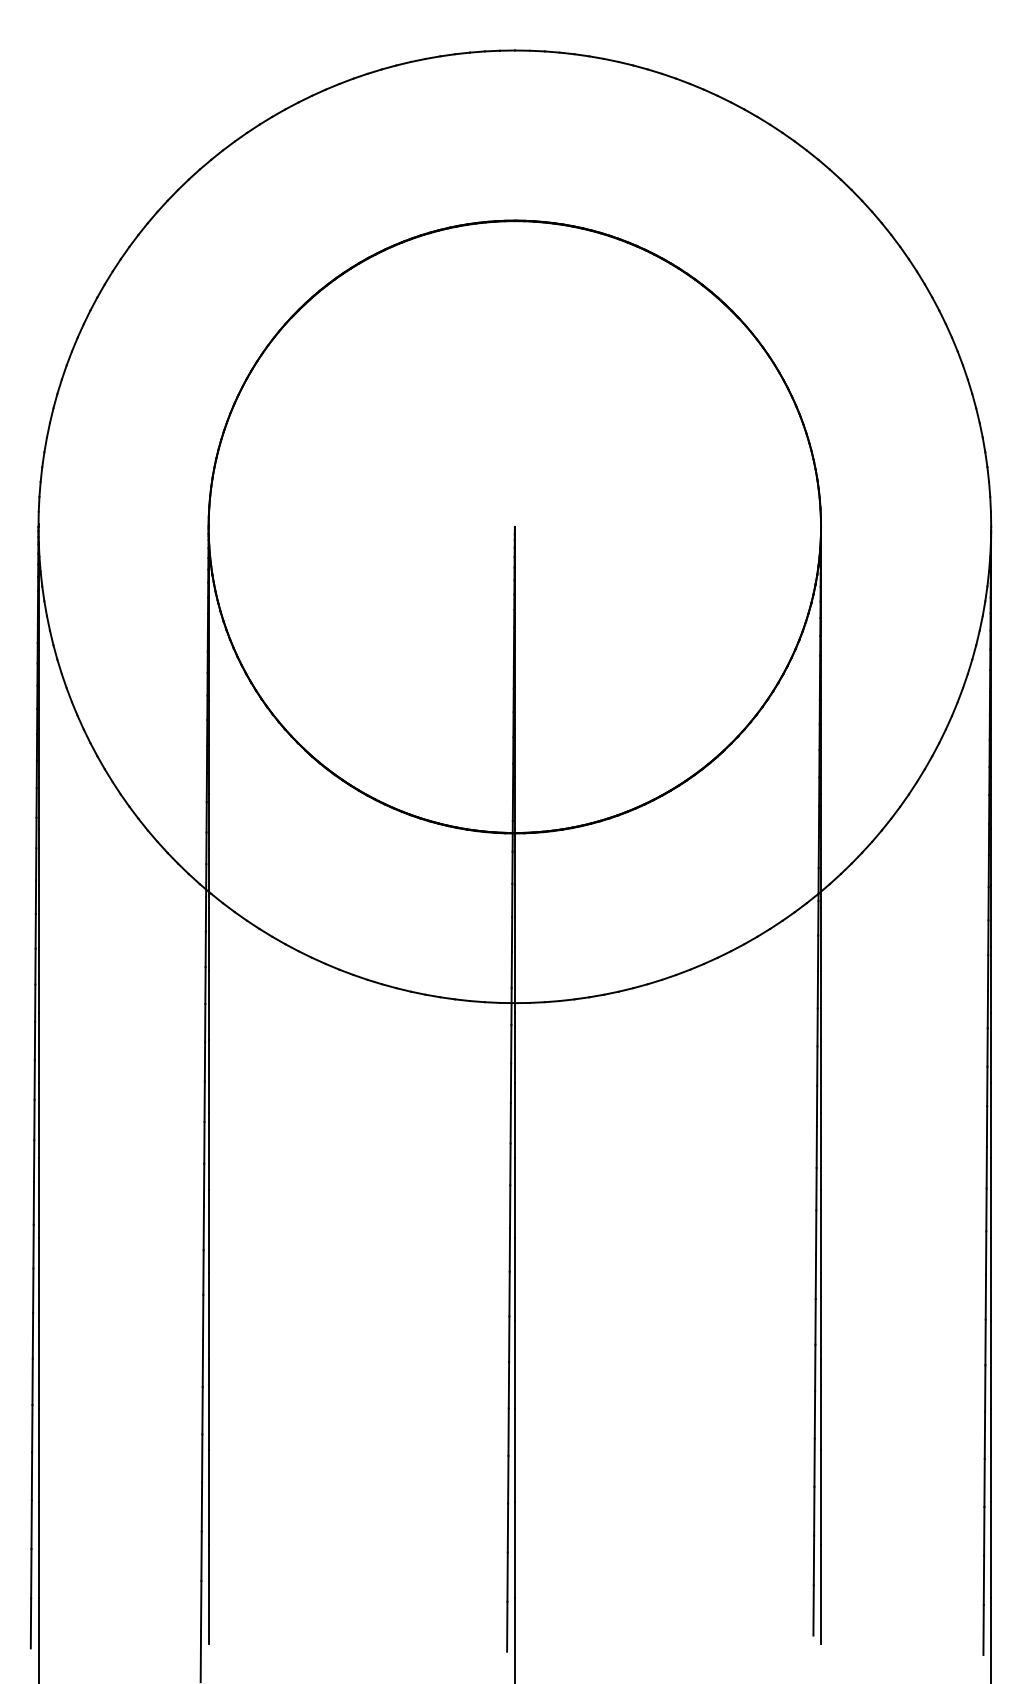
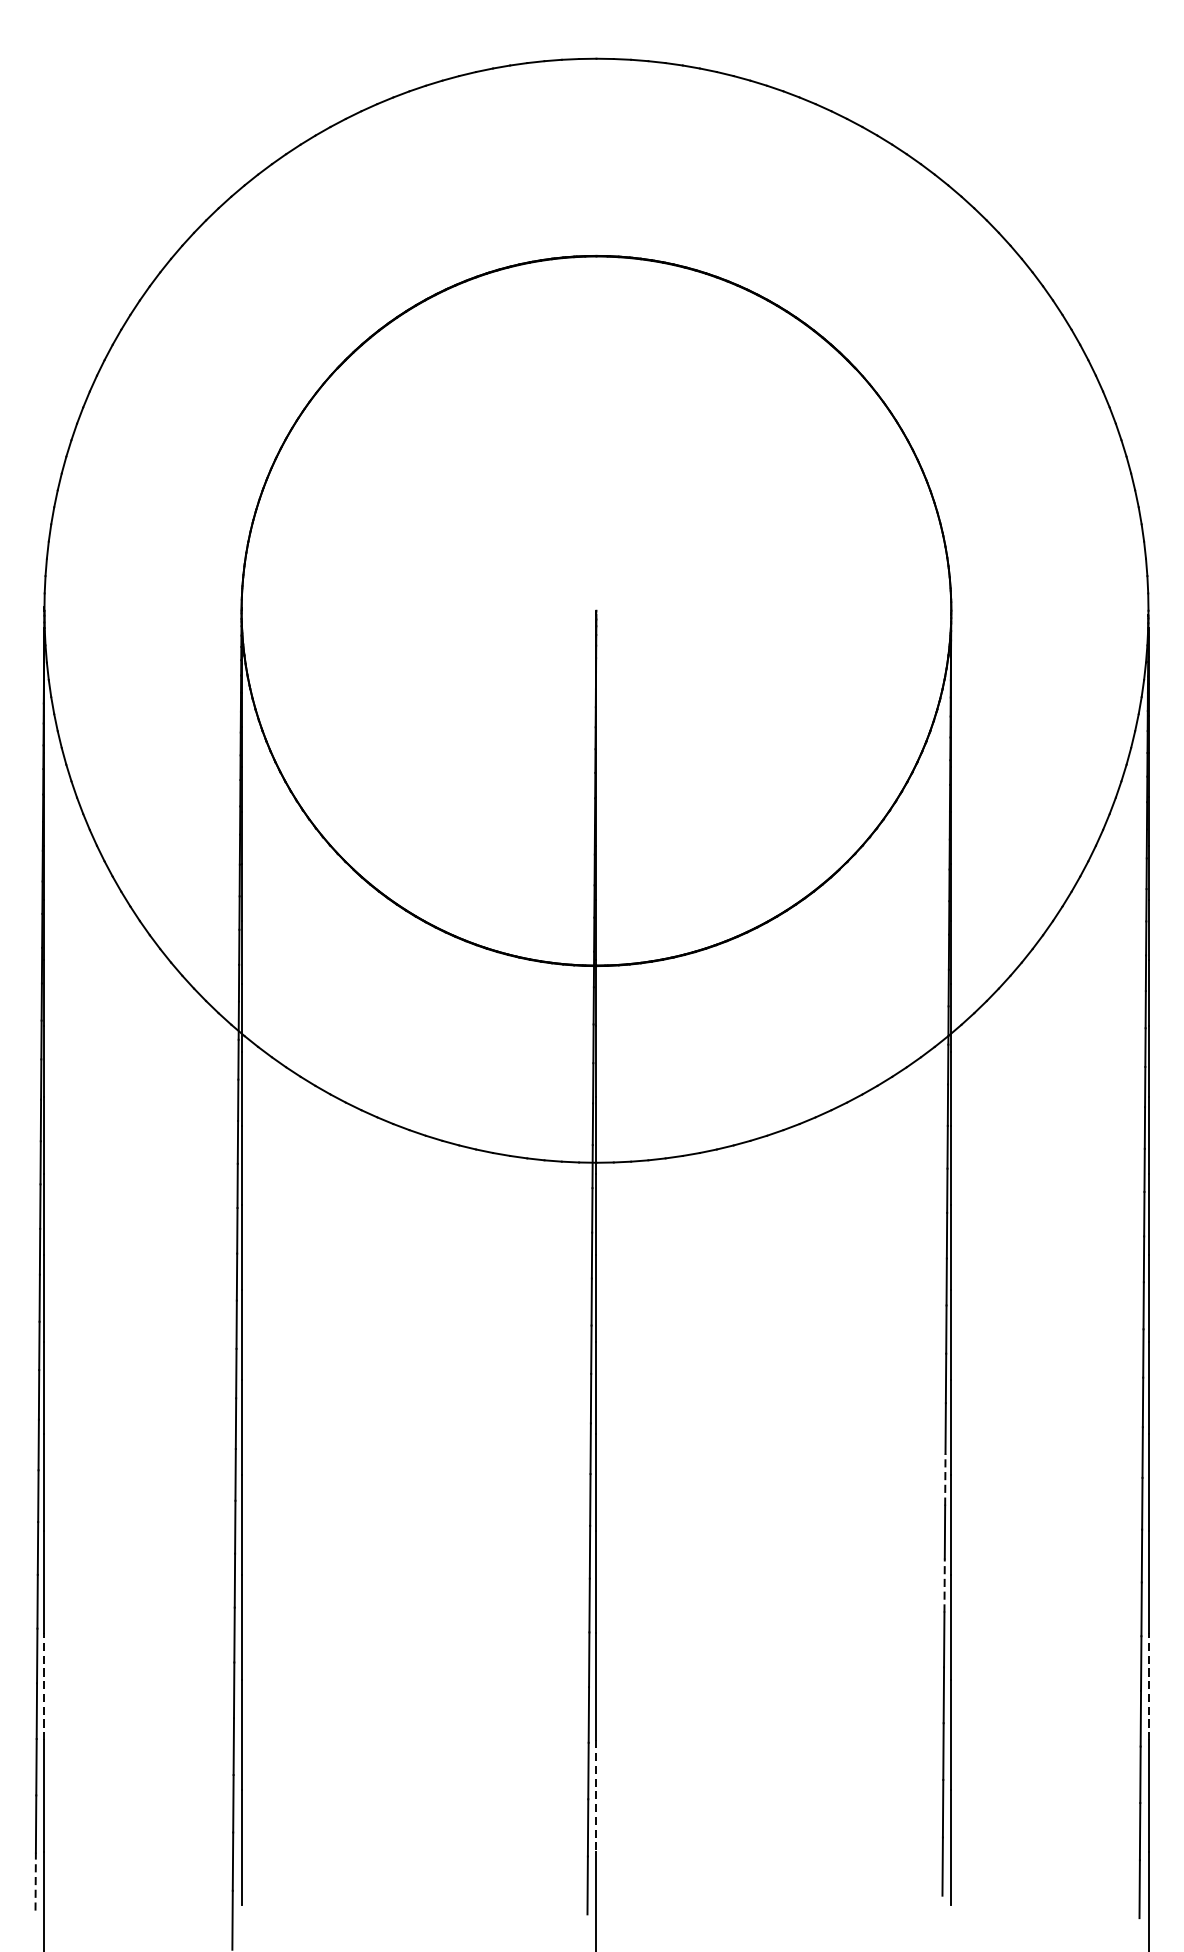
line: (815, 1276) -> (944, 1479), solid -> dashed
line: (815, 1367) -> (944, 1585), solid -> dashed
line: (38, 1454) -> (44, 1685), solid -> dashed
line: (991, 1454) -> (1148, 1685), solid -> dashed
line: (514, 1550) -> (596, 1797), solid -> dashed
line: (30, 1623) -> (35, 1881), solid -> dashed

